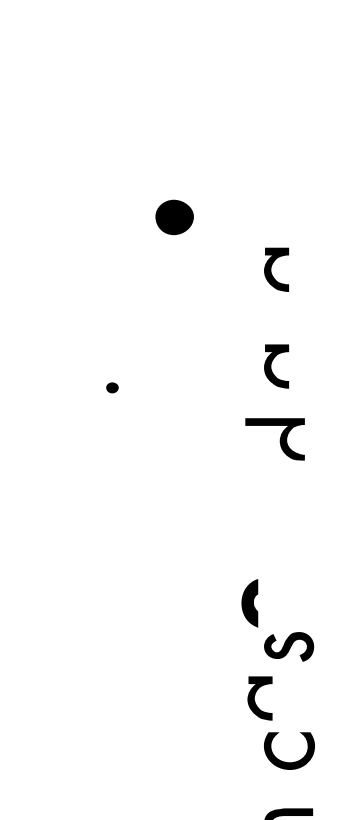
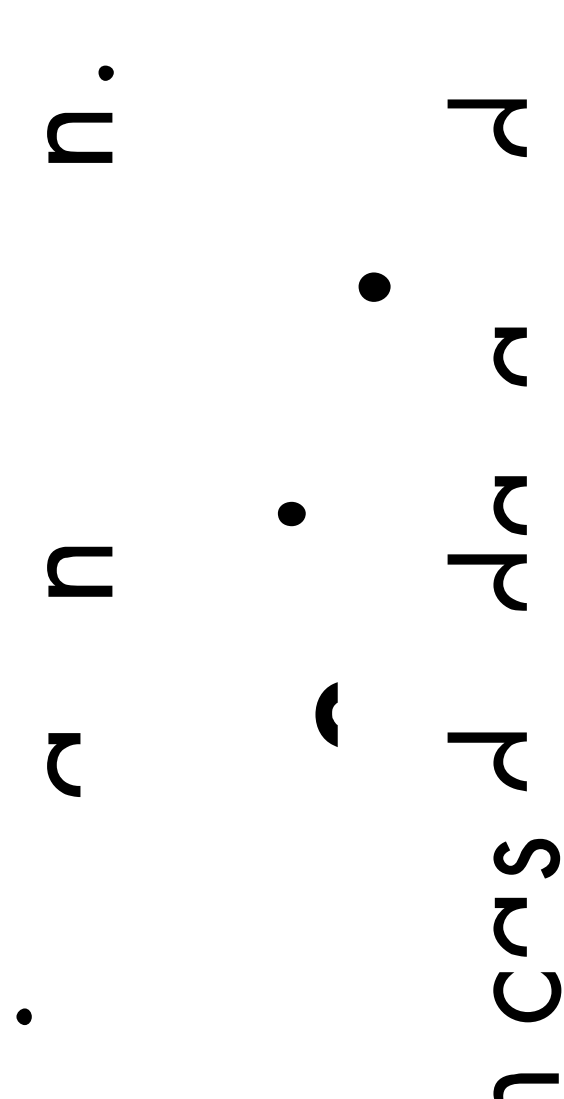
fill: (258, 98) -> (486, 128), added
part: (174, 216) -> (374, 286), size x0.62
part: (276, 366) -> (509, 505), moved
part: (112, 387) -> (291, 513), size x1.67
part: (279, 439) -> (493, 582), moved
fill: (258, 573) -> (486, 761), added
part: (249, 603) -> (326, 714), moved
part: (259, 697) -> (509, 926), moved

